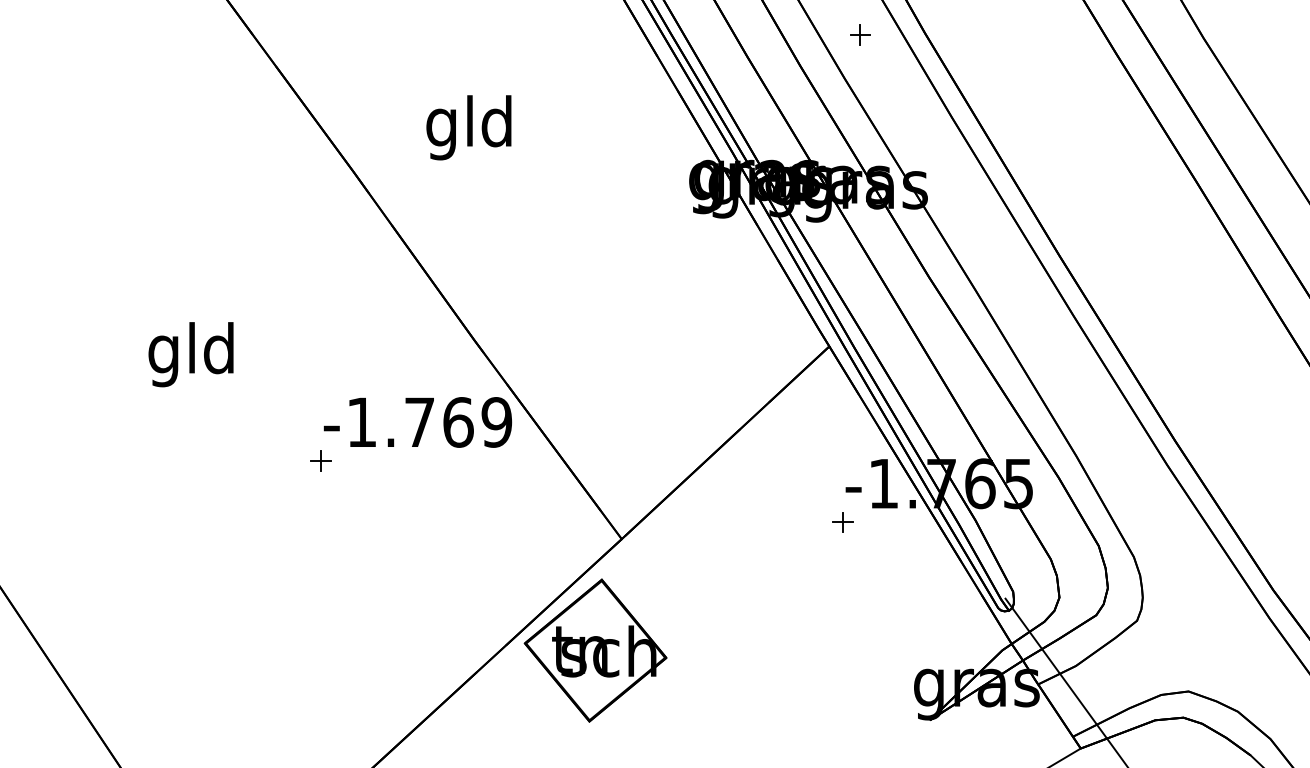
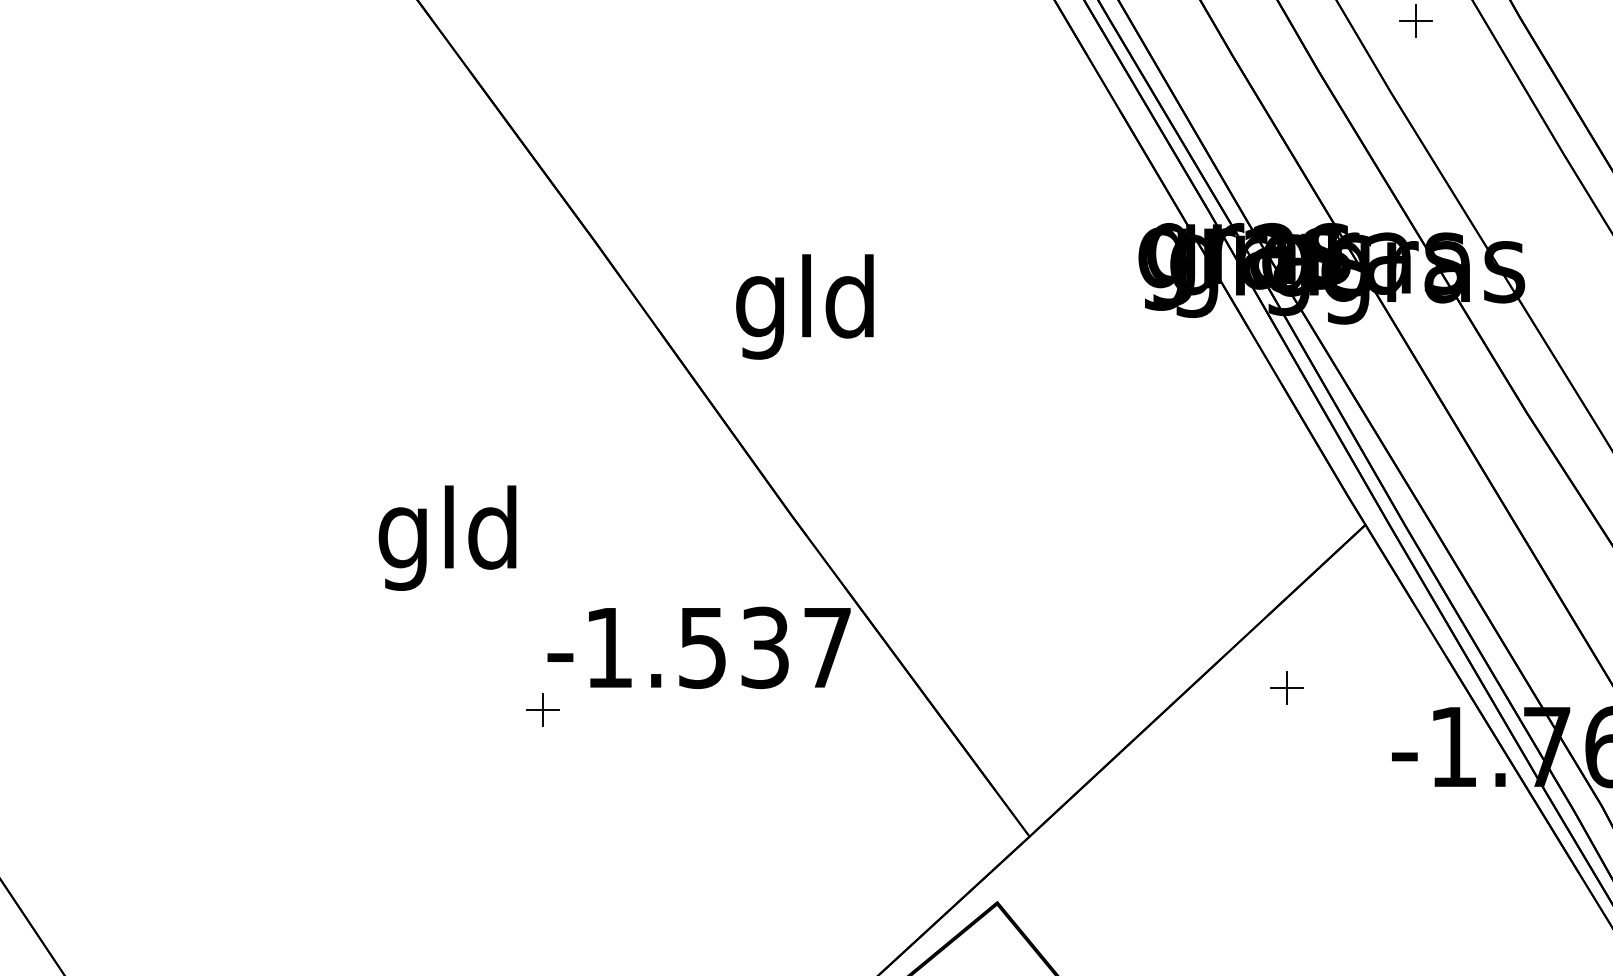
text: (468, 127) -> (804, 306), moved
text: (190, 354) -> (446, 537), moved
text: (458, 422) -> (765, 647), -1.769 -> -1.537
part: (842, 522) -> (1286, 688), moved

